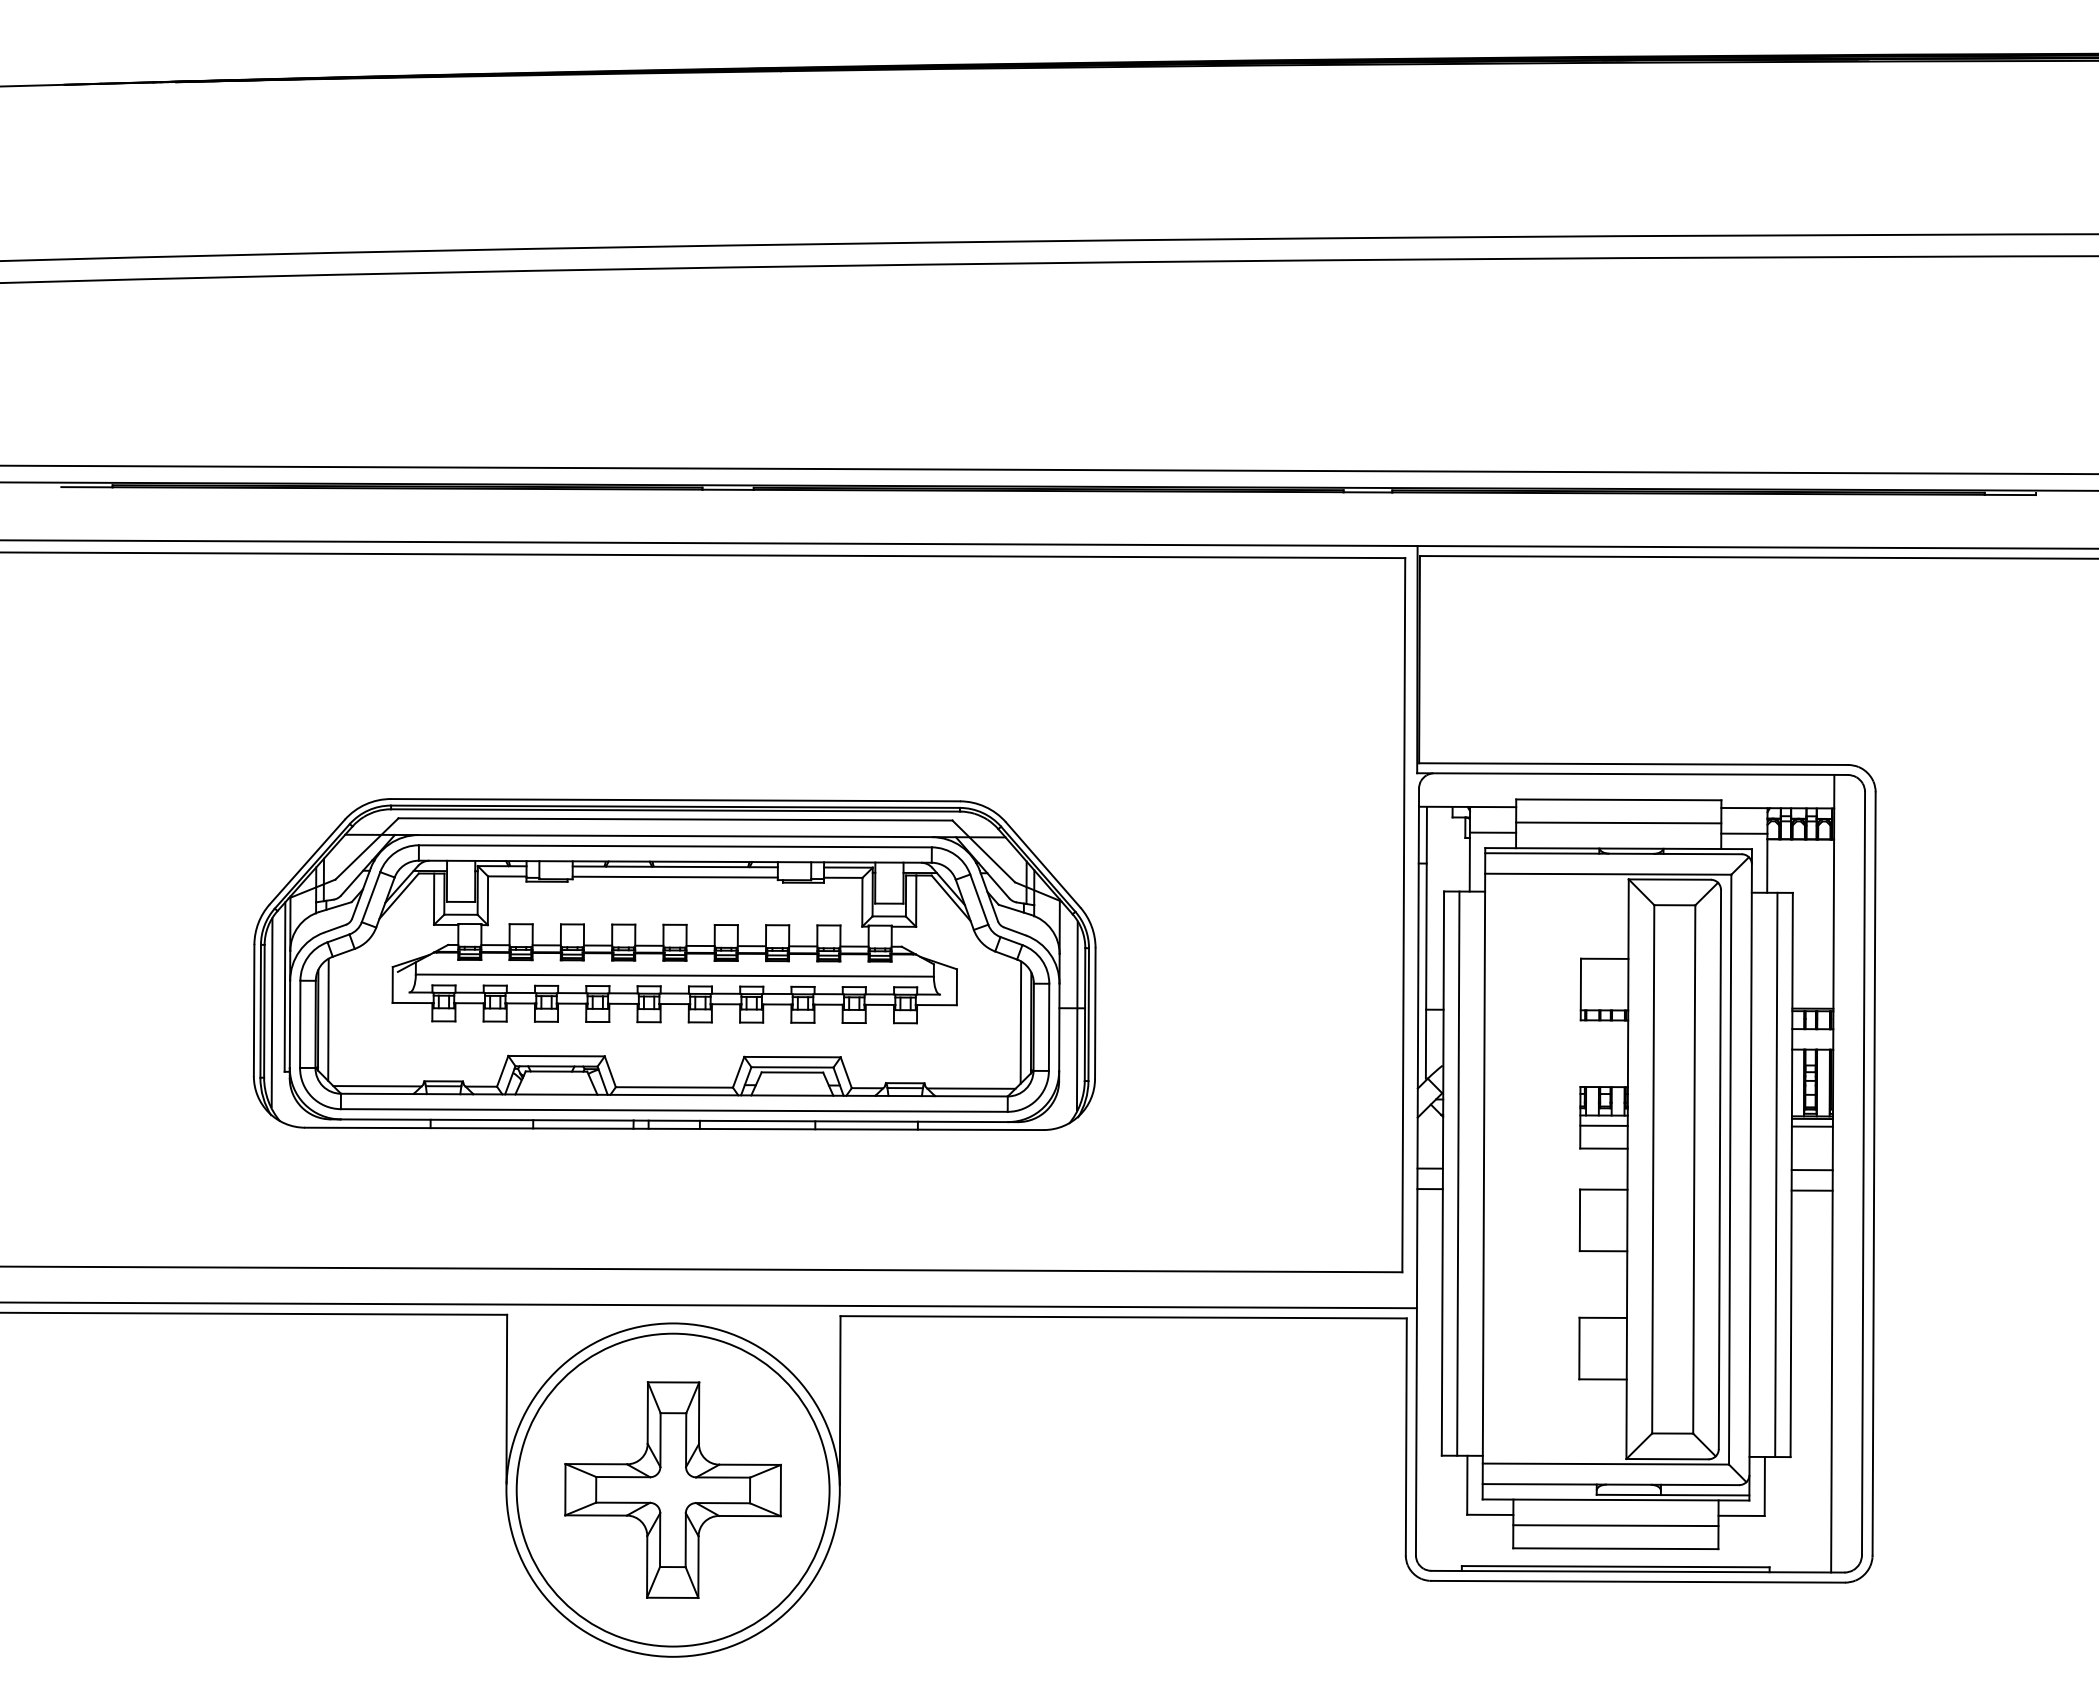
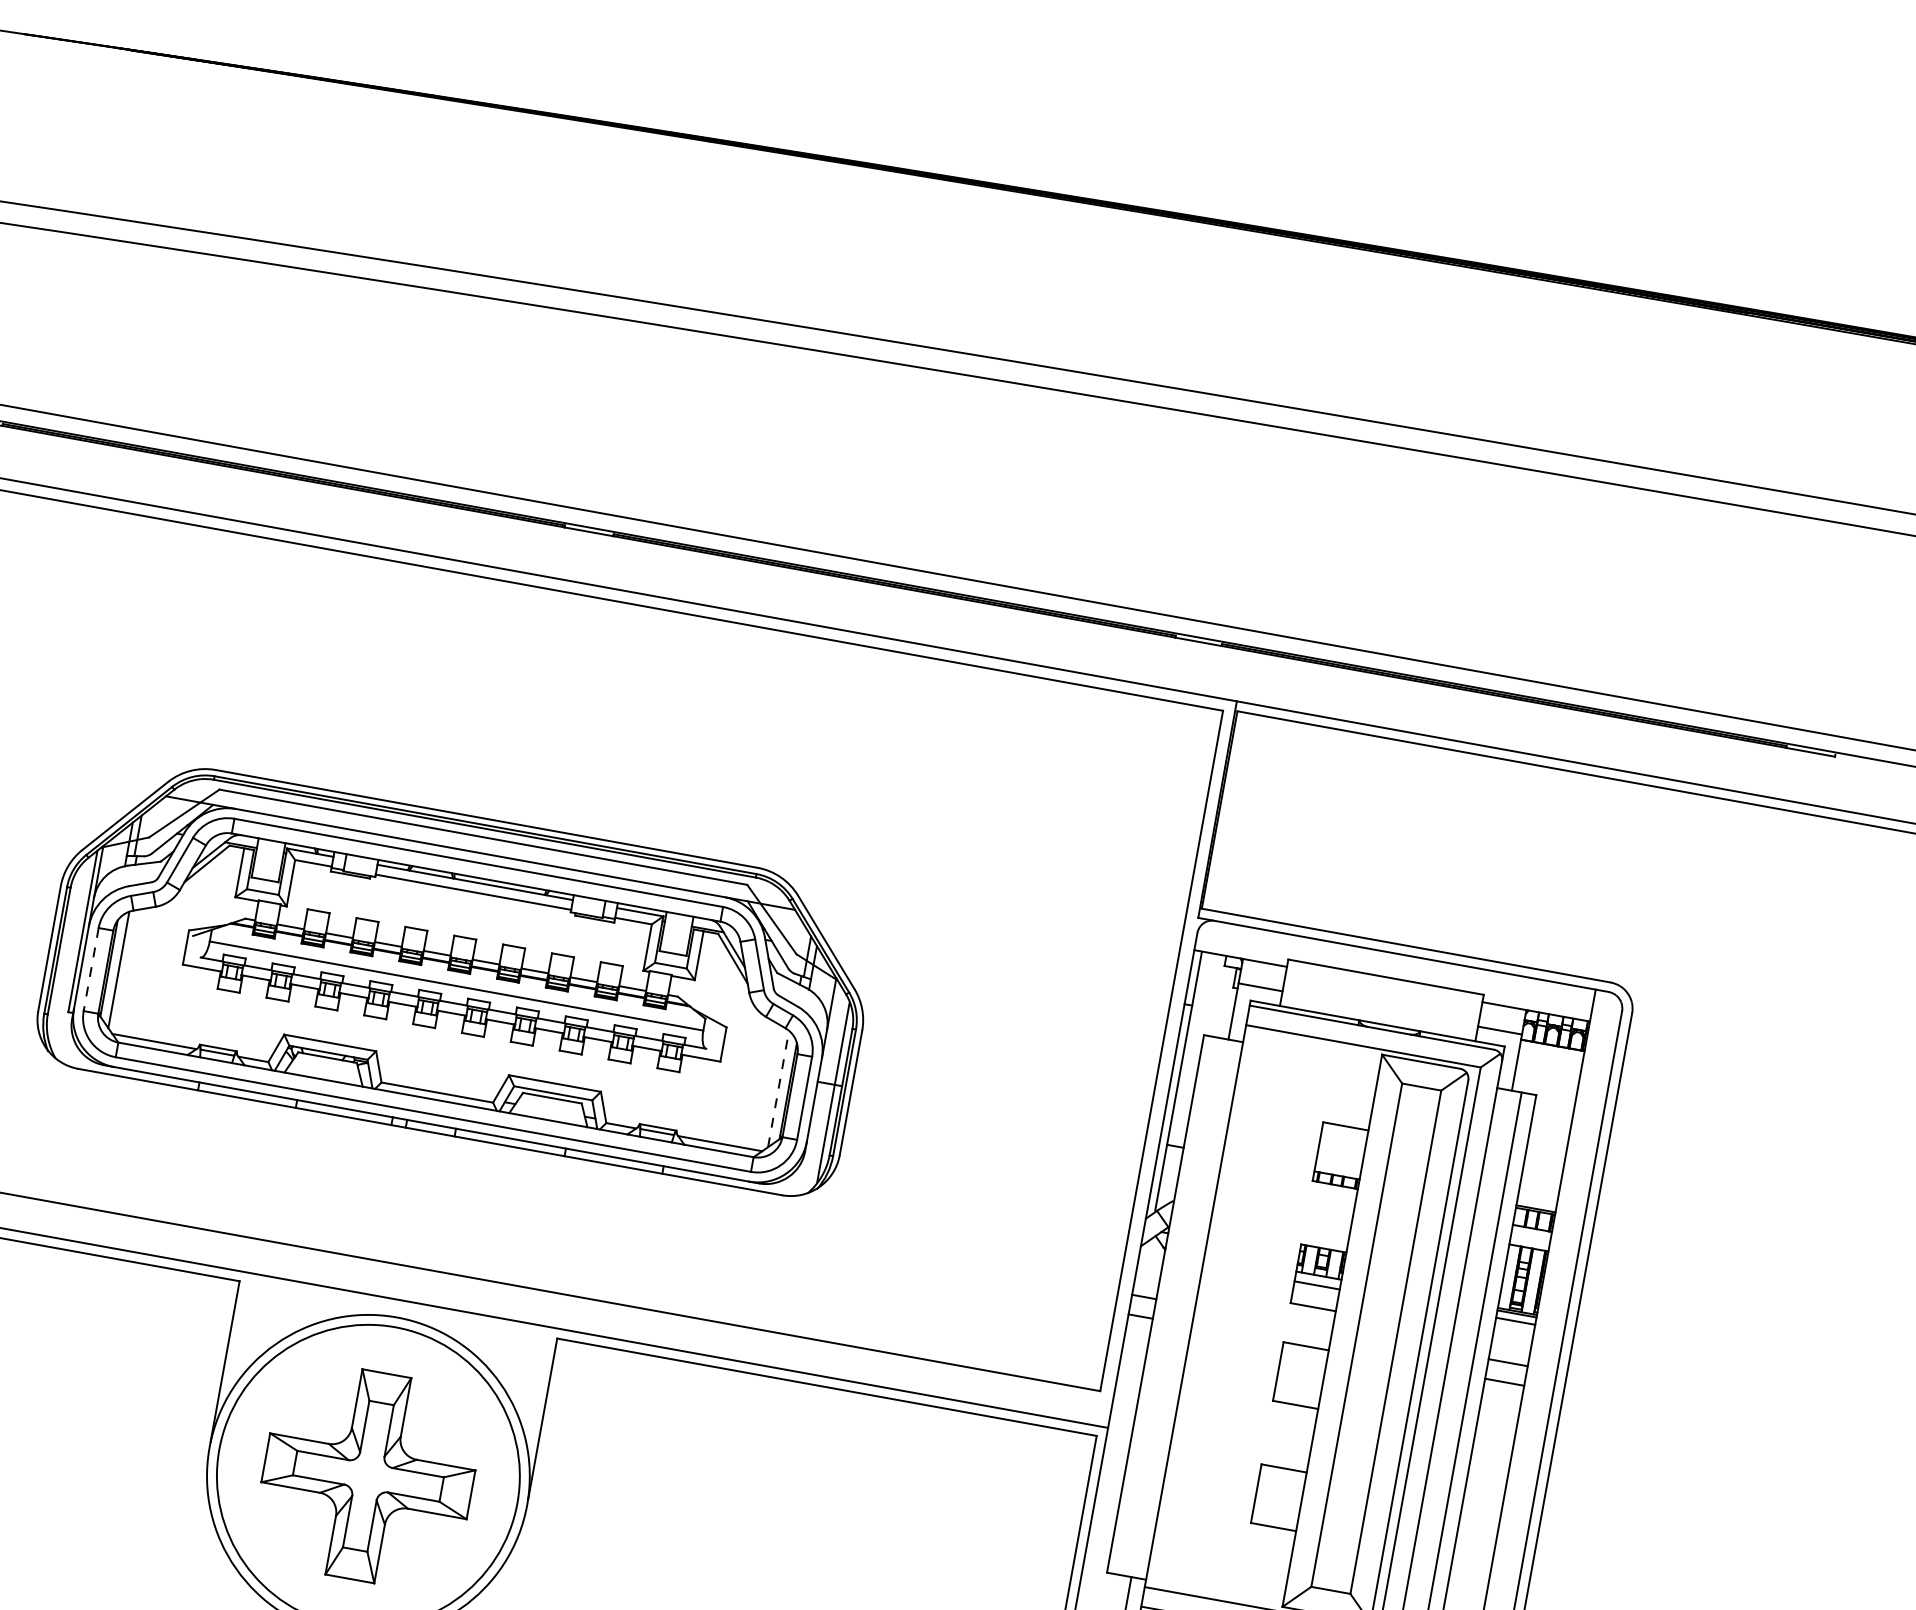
line: (1618, 822) -> (1381, 998), removed
line: (271, 1012) -> (65, 953), removed
line: (1020, 1022) -> (778, 1088), solid -> dashed
line: (300, 1024) -> (91, 969), solid -> dashed
line: (1458, 1173) -> (1170, 1306), removed

